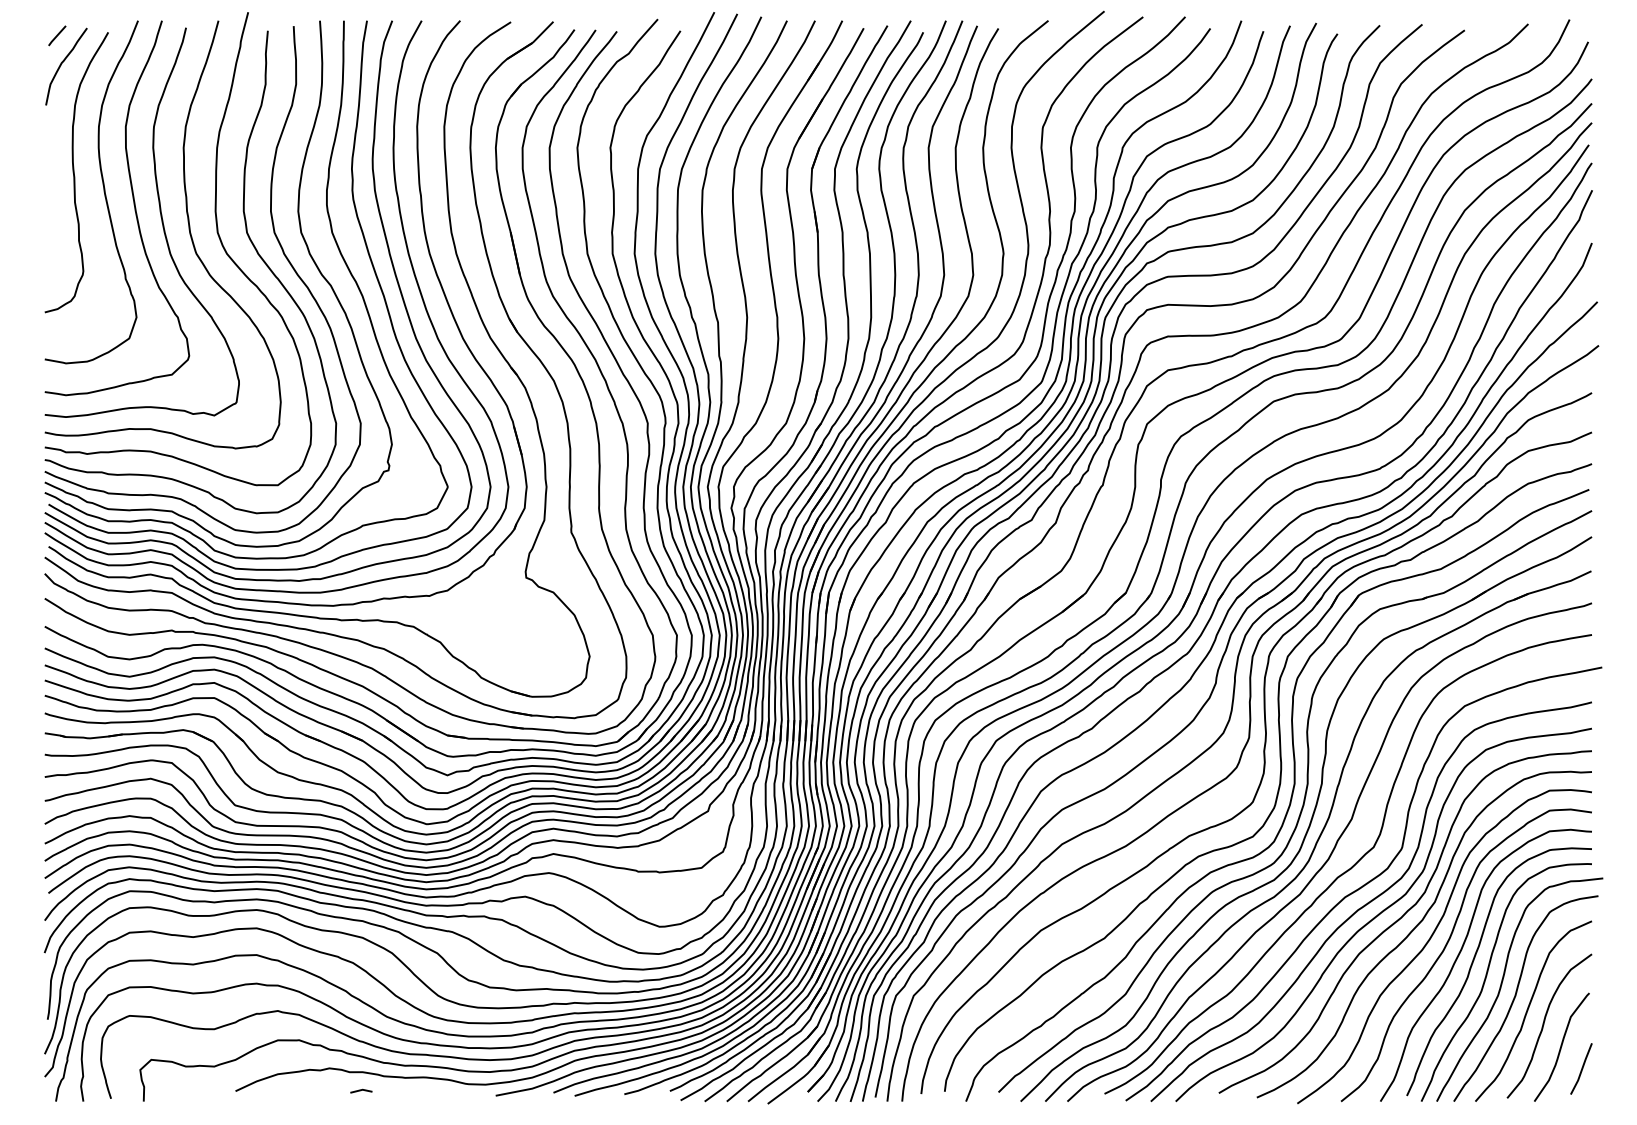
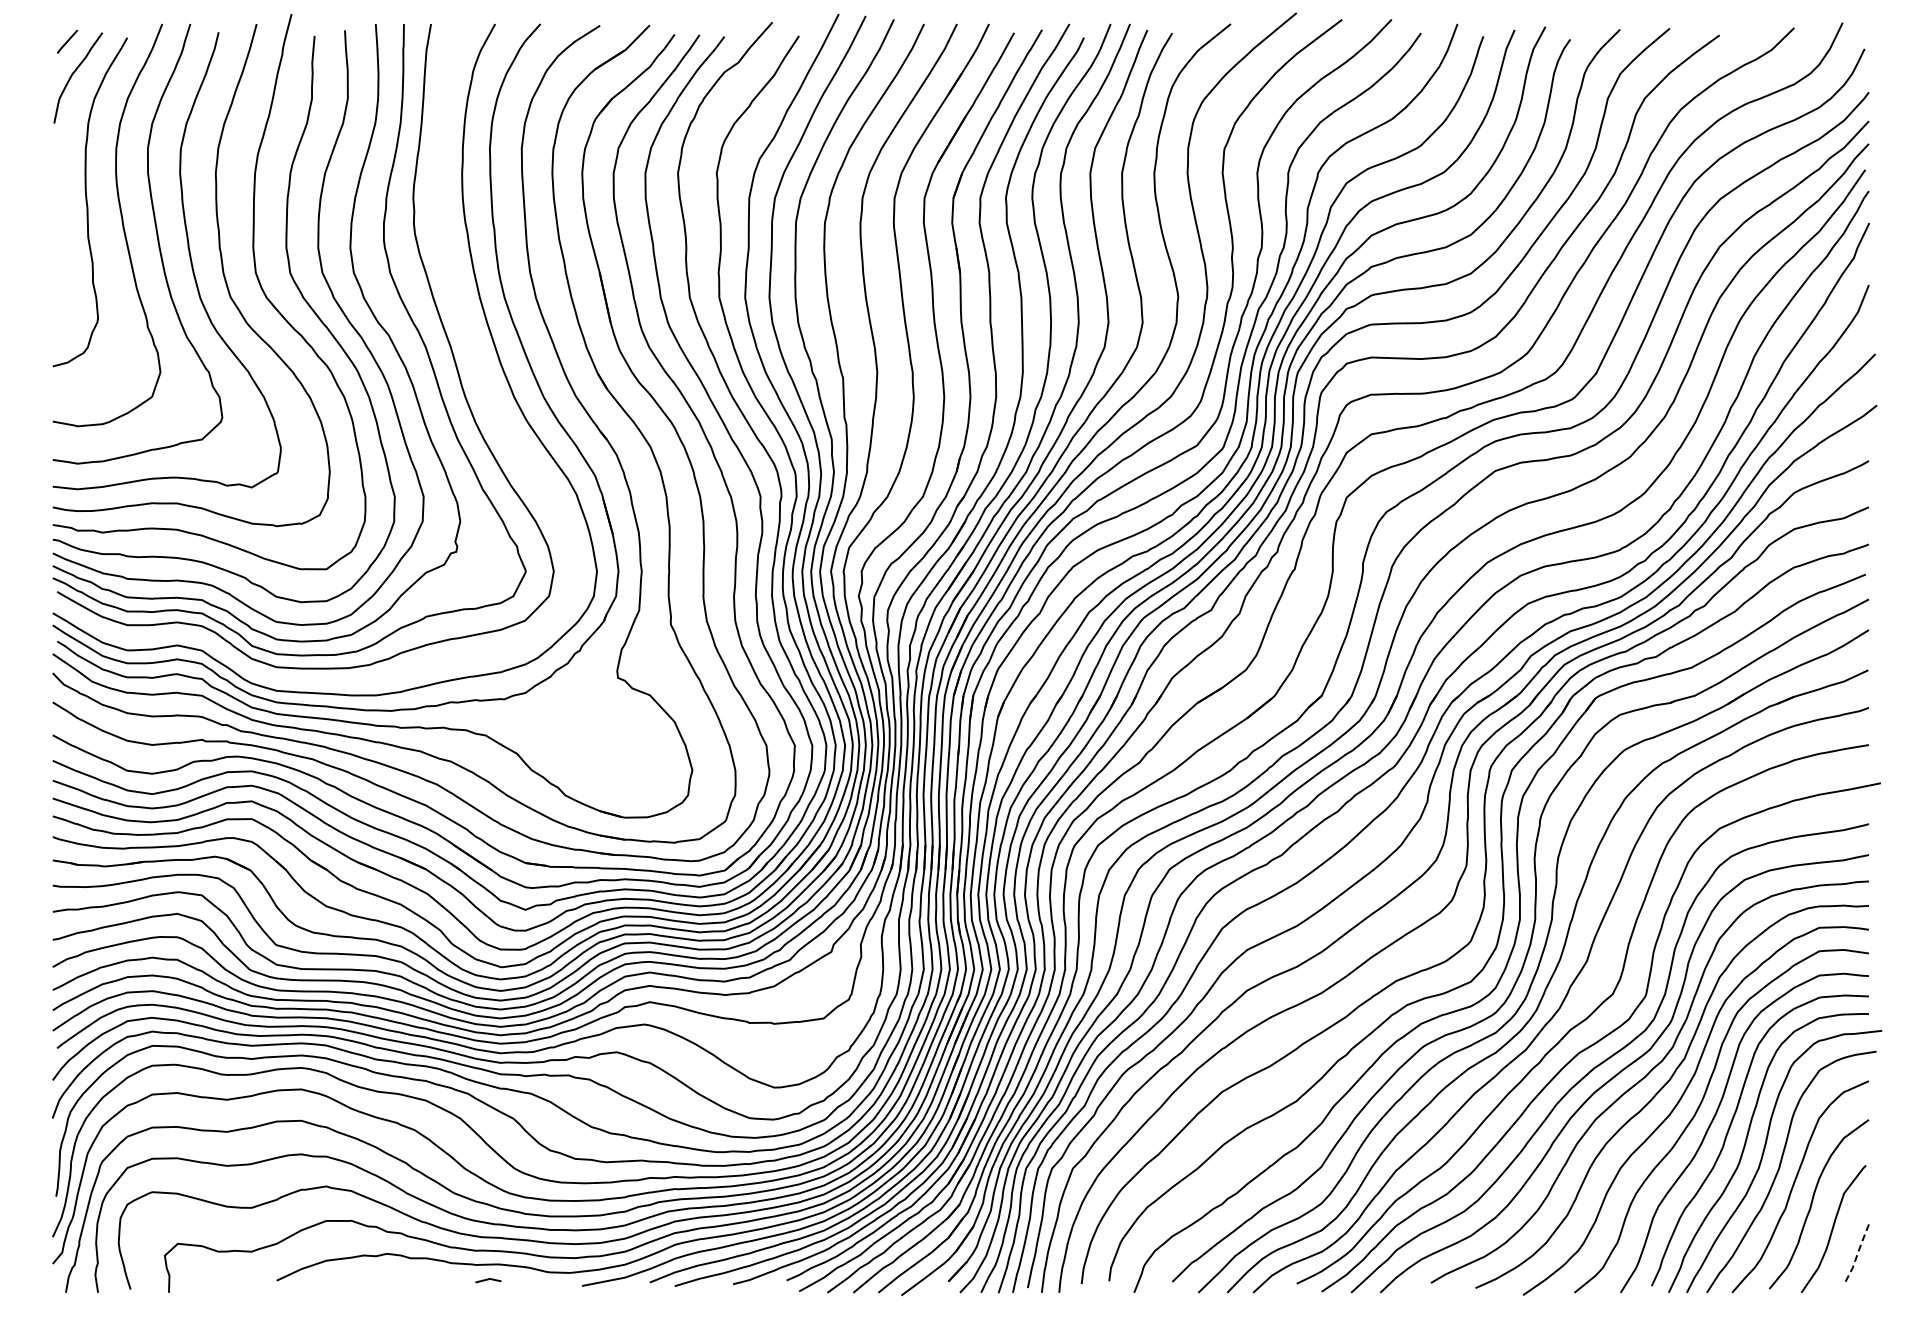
curve: (392, 266) -> (460, 312), removed
line: (1582, 1069) -> (1857, 1255), solid -> dashed
line: (361, 1091) -> (488, 1280), moved

